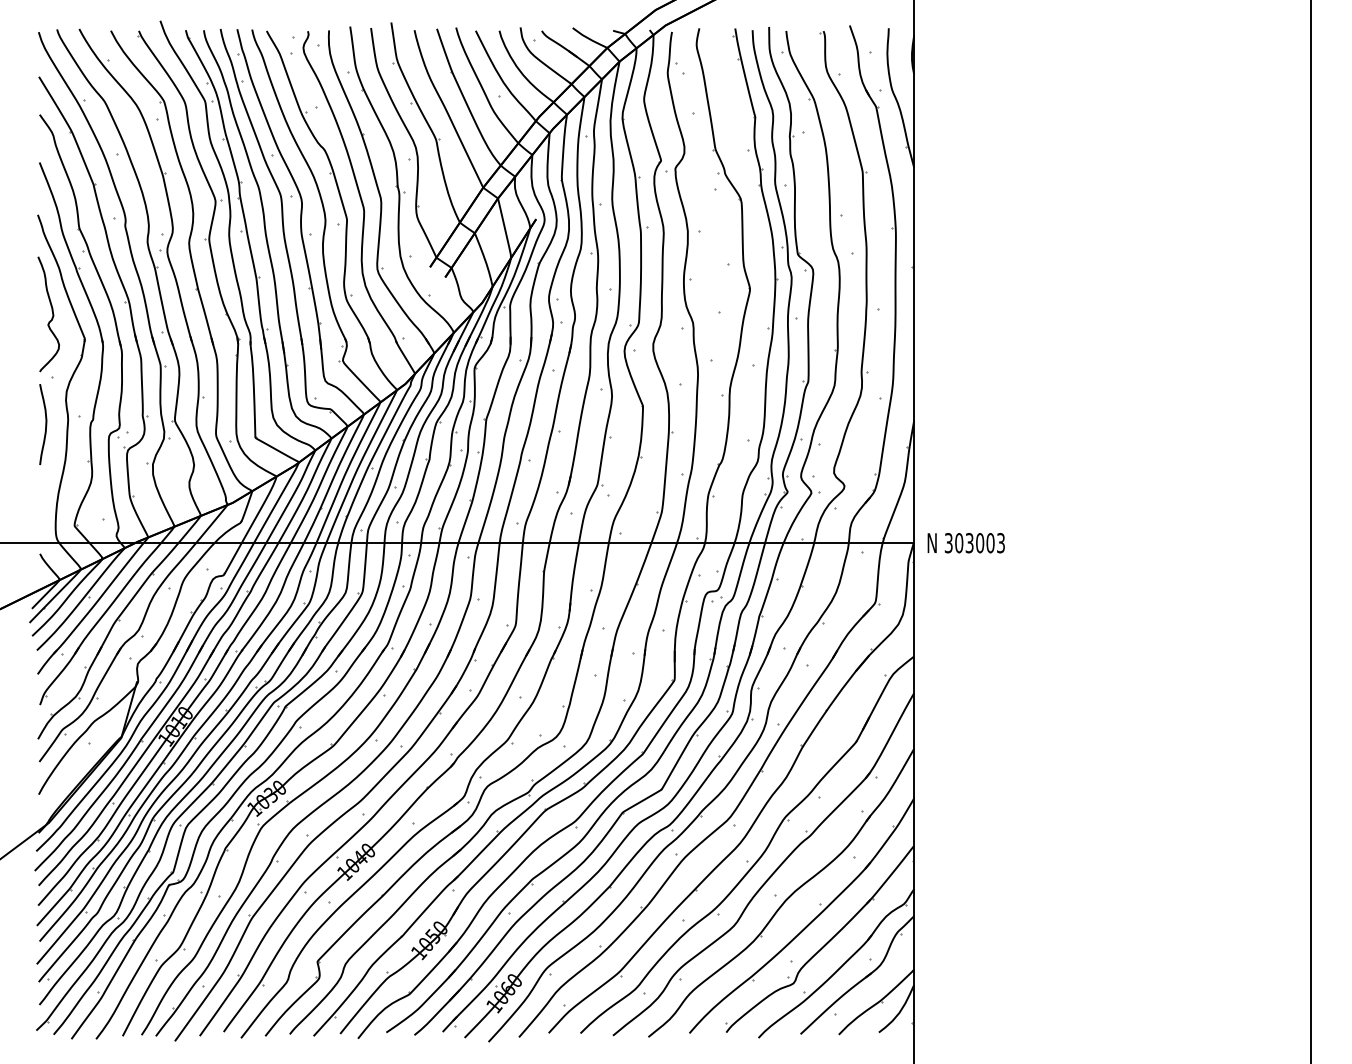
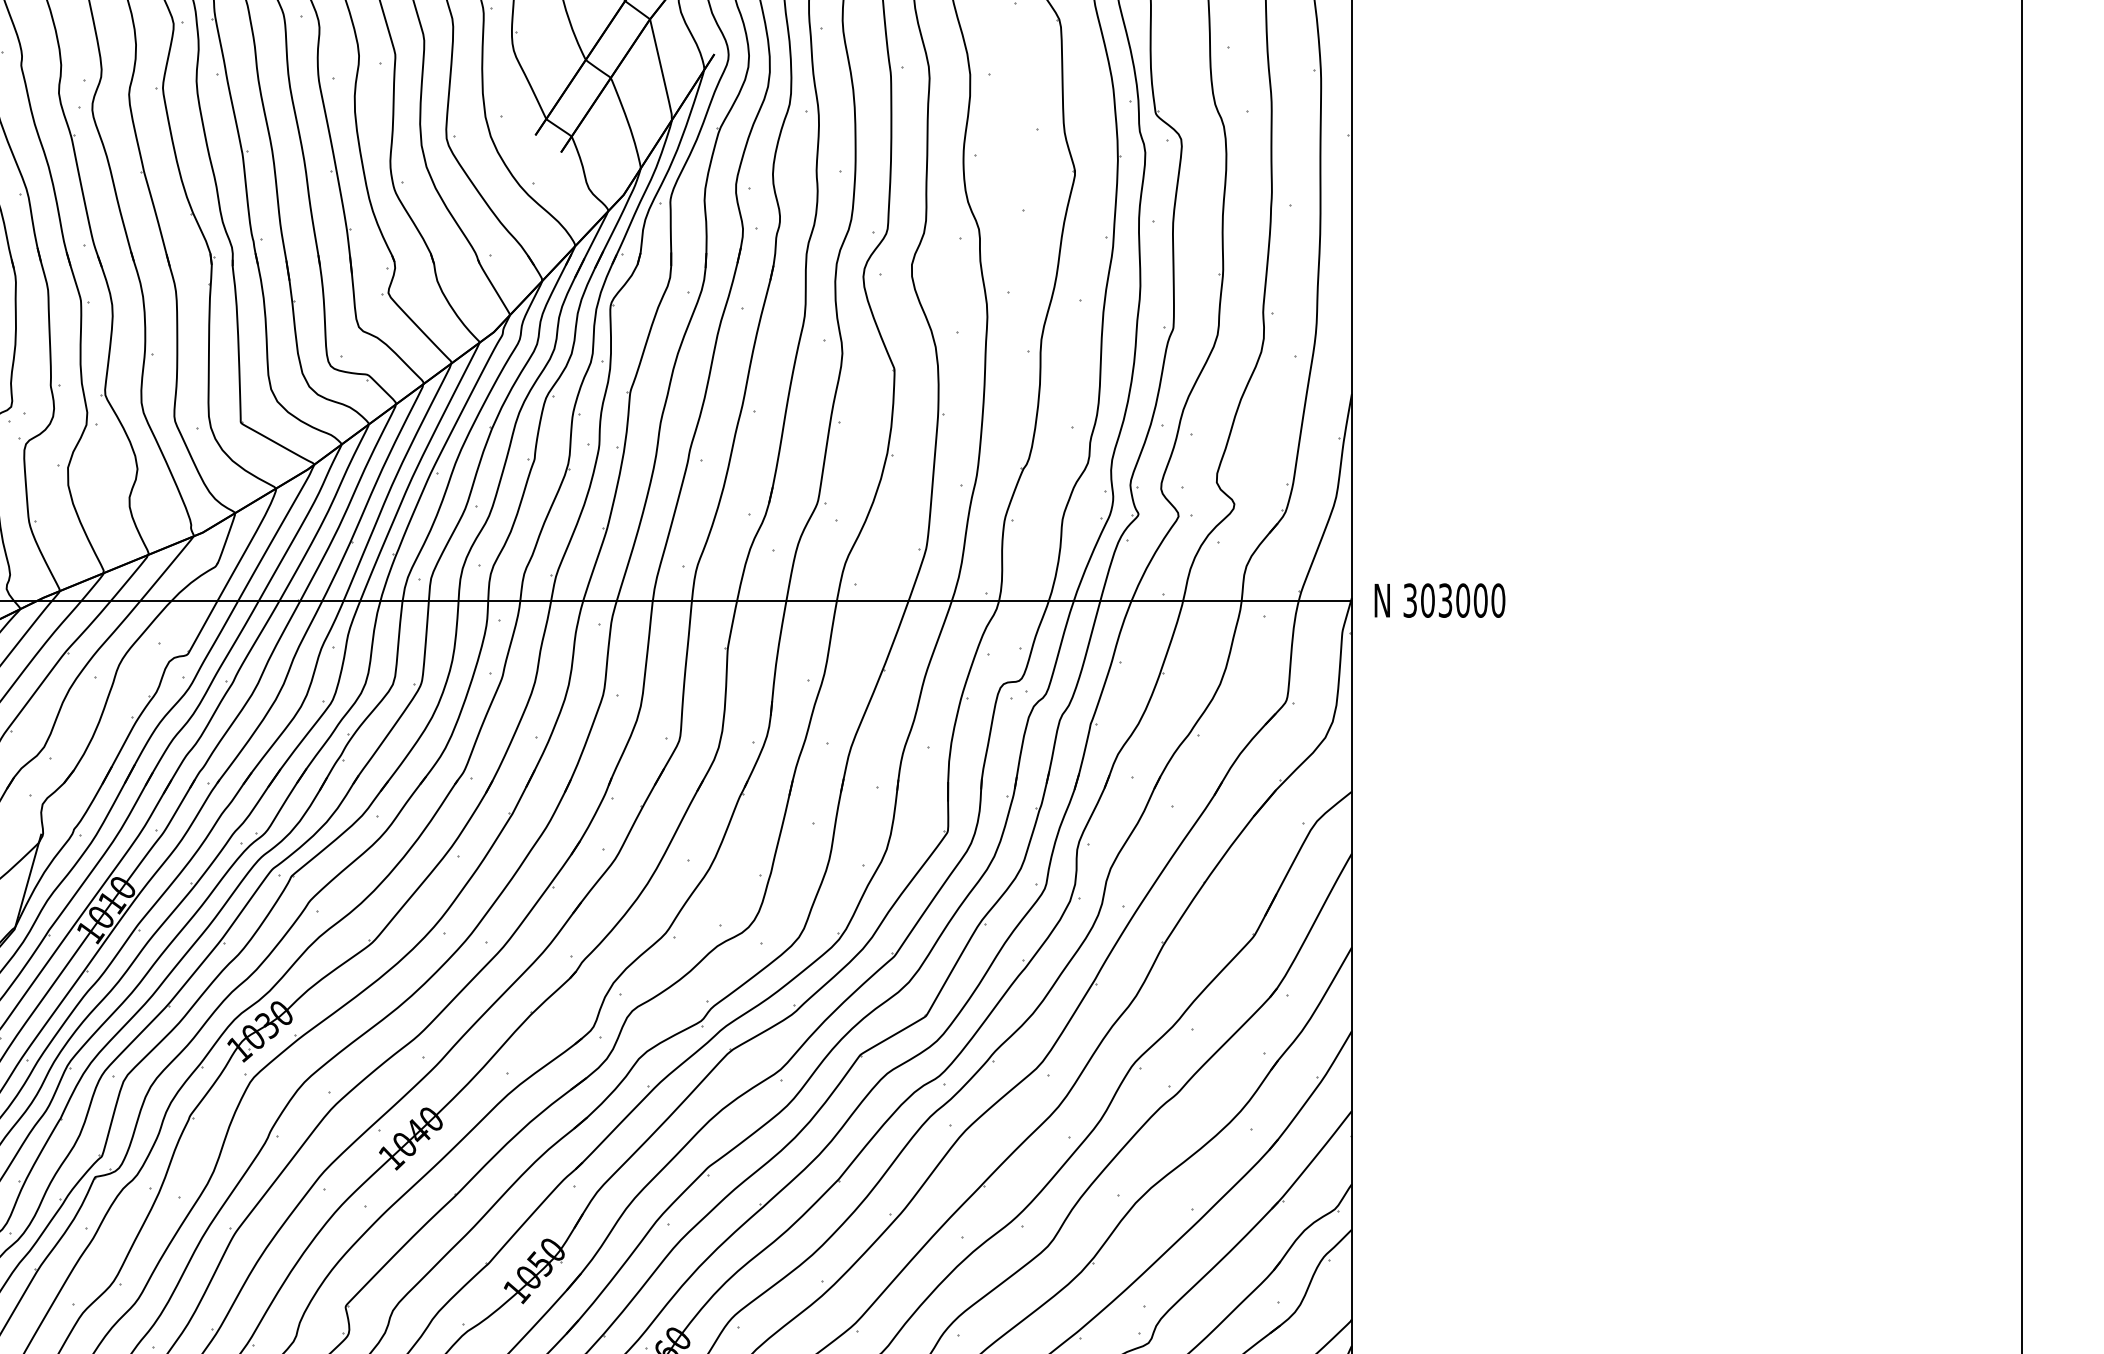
text: (1001, 543) -> (1499, 601), 303003 -> 303000

